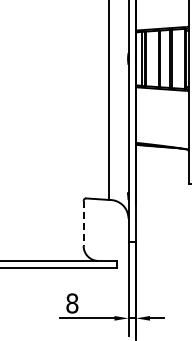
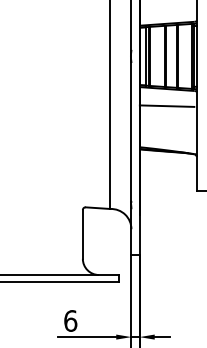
line: (161, 104) -> (167, 105), added
line: (83, 223) -> (82, 234), dashed -> solid
text: (72, 303) -> (70, 321), 8 -> 6

